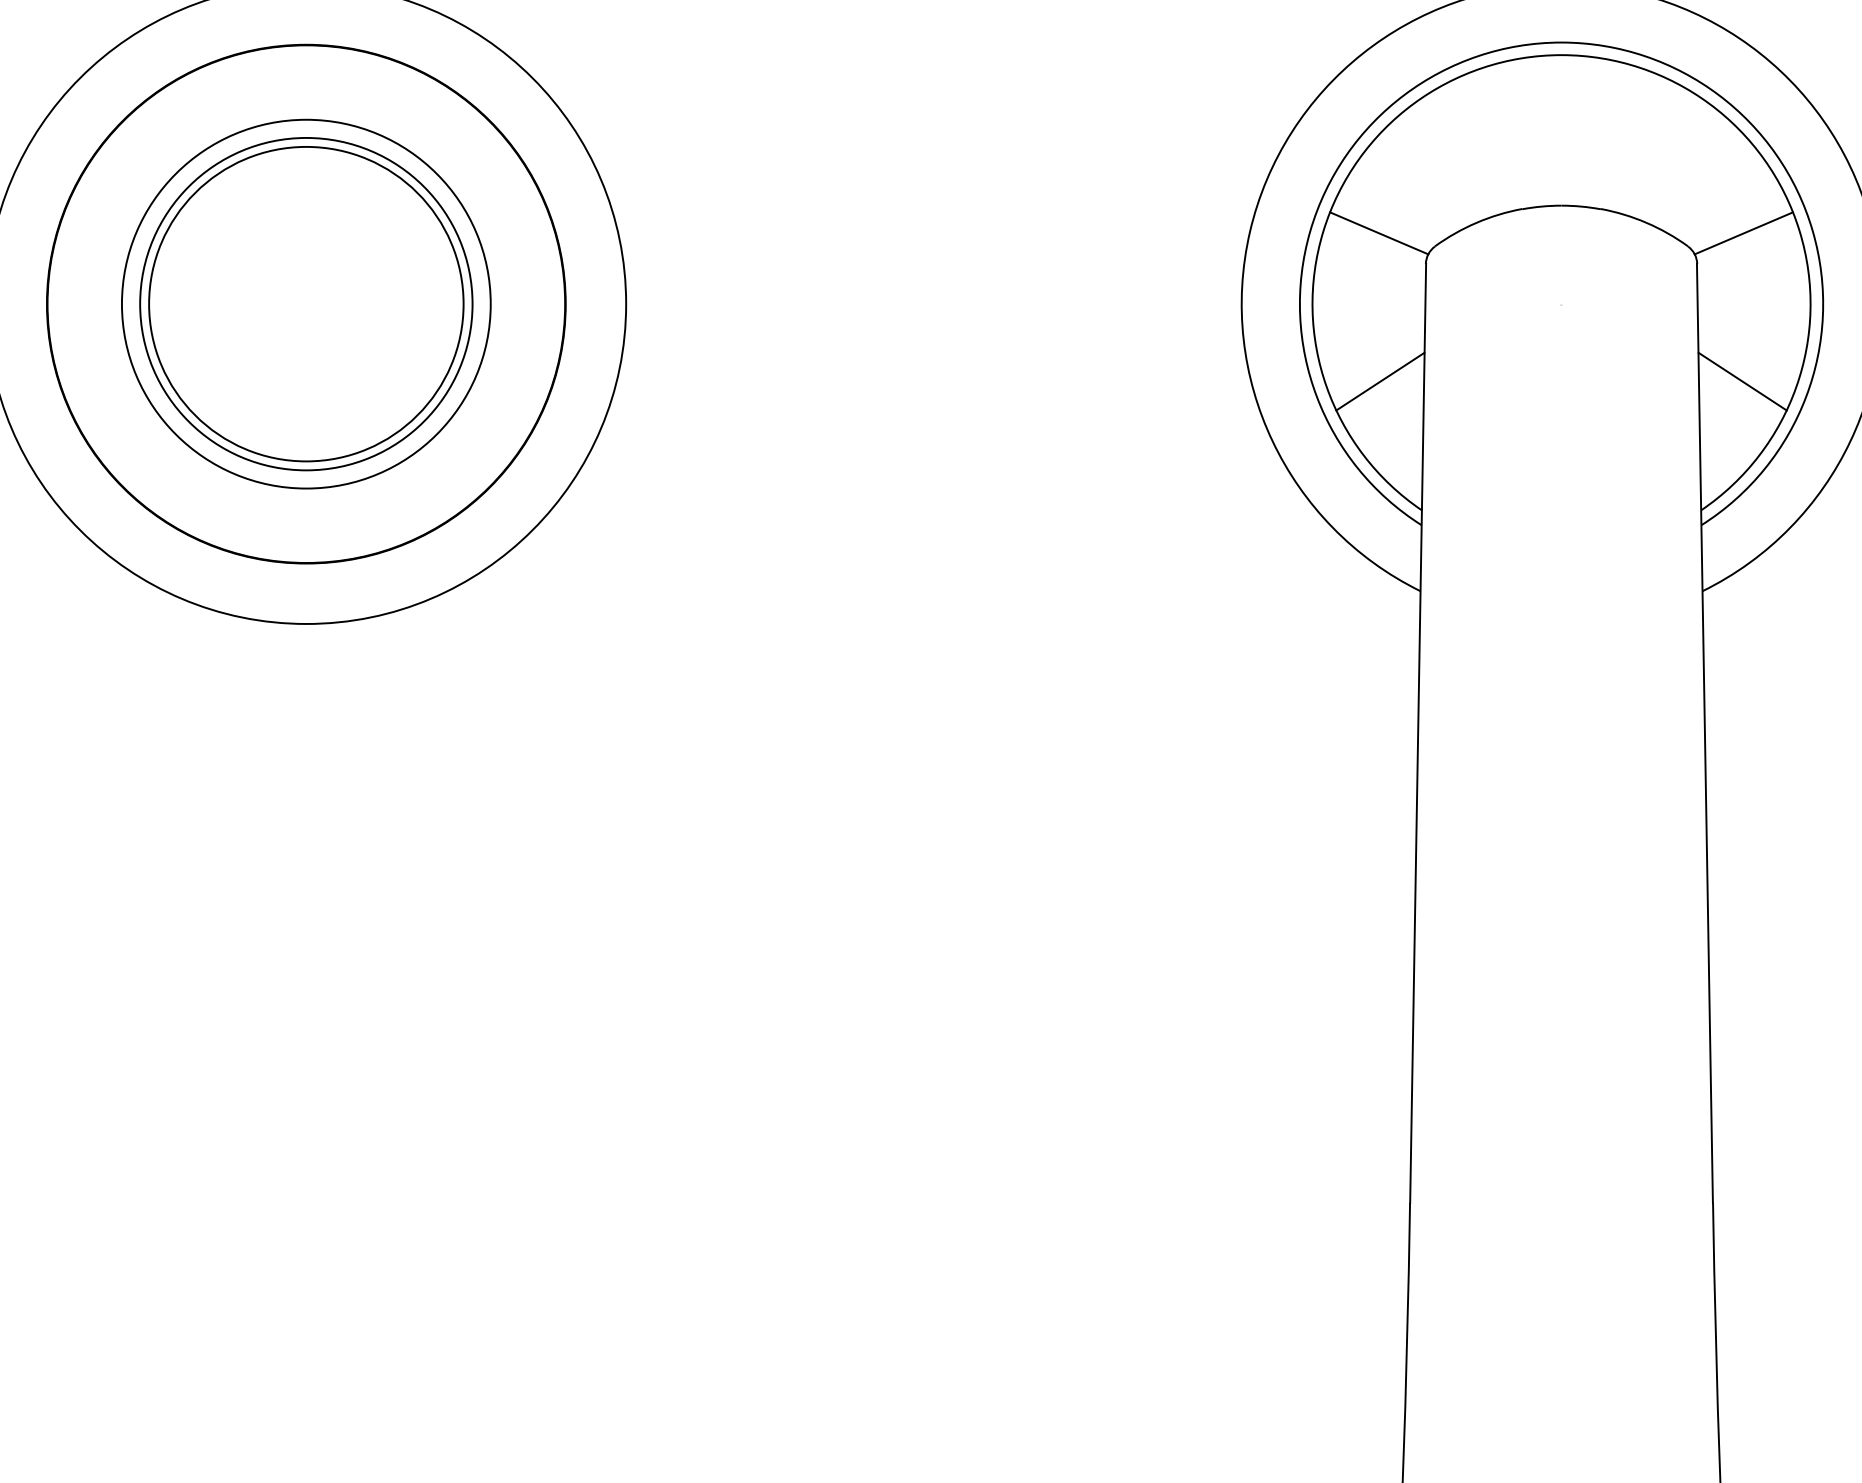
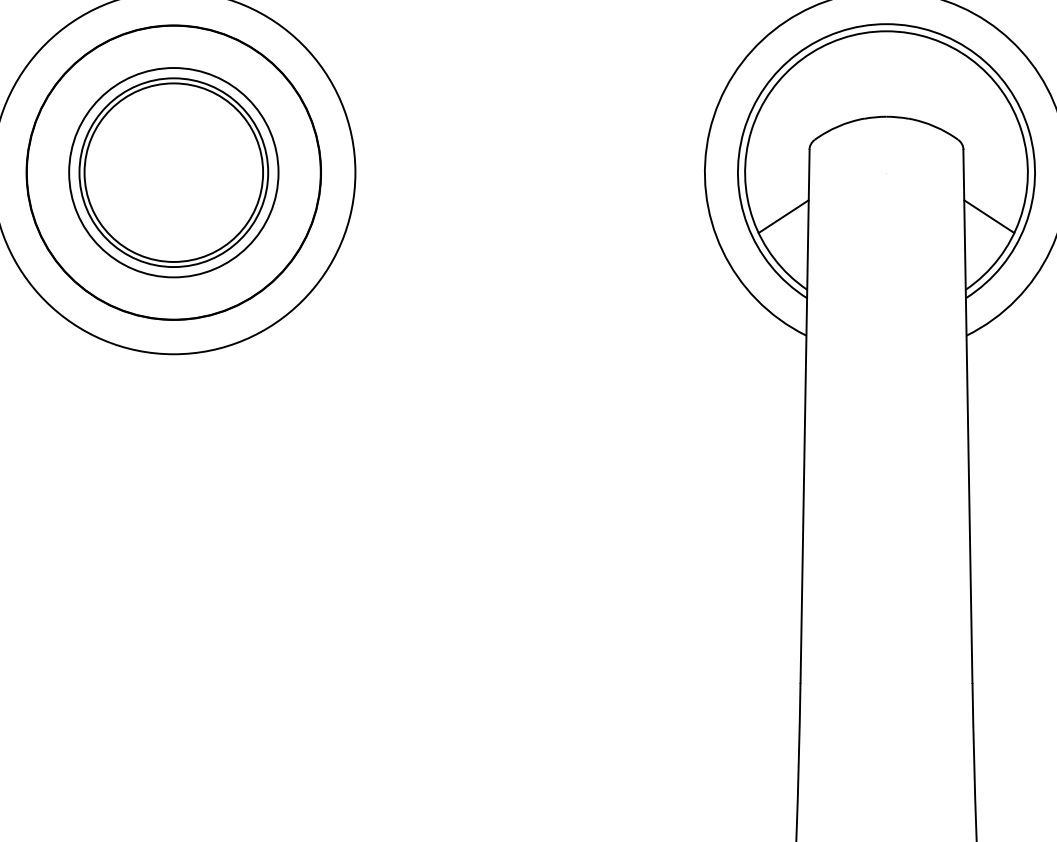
line: (1378, 233) -> (782, 132), removed
line: (1742, 233) -> (989, 132), removed

